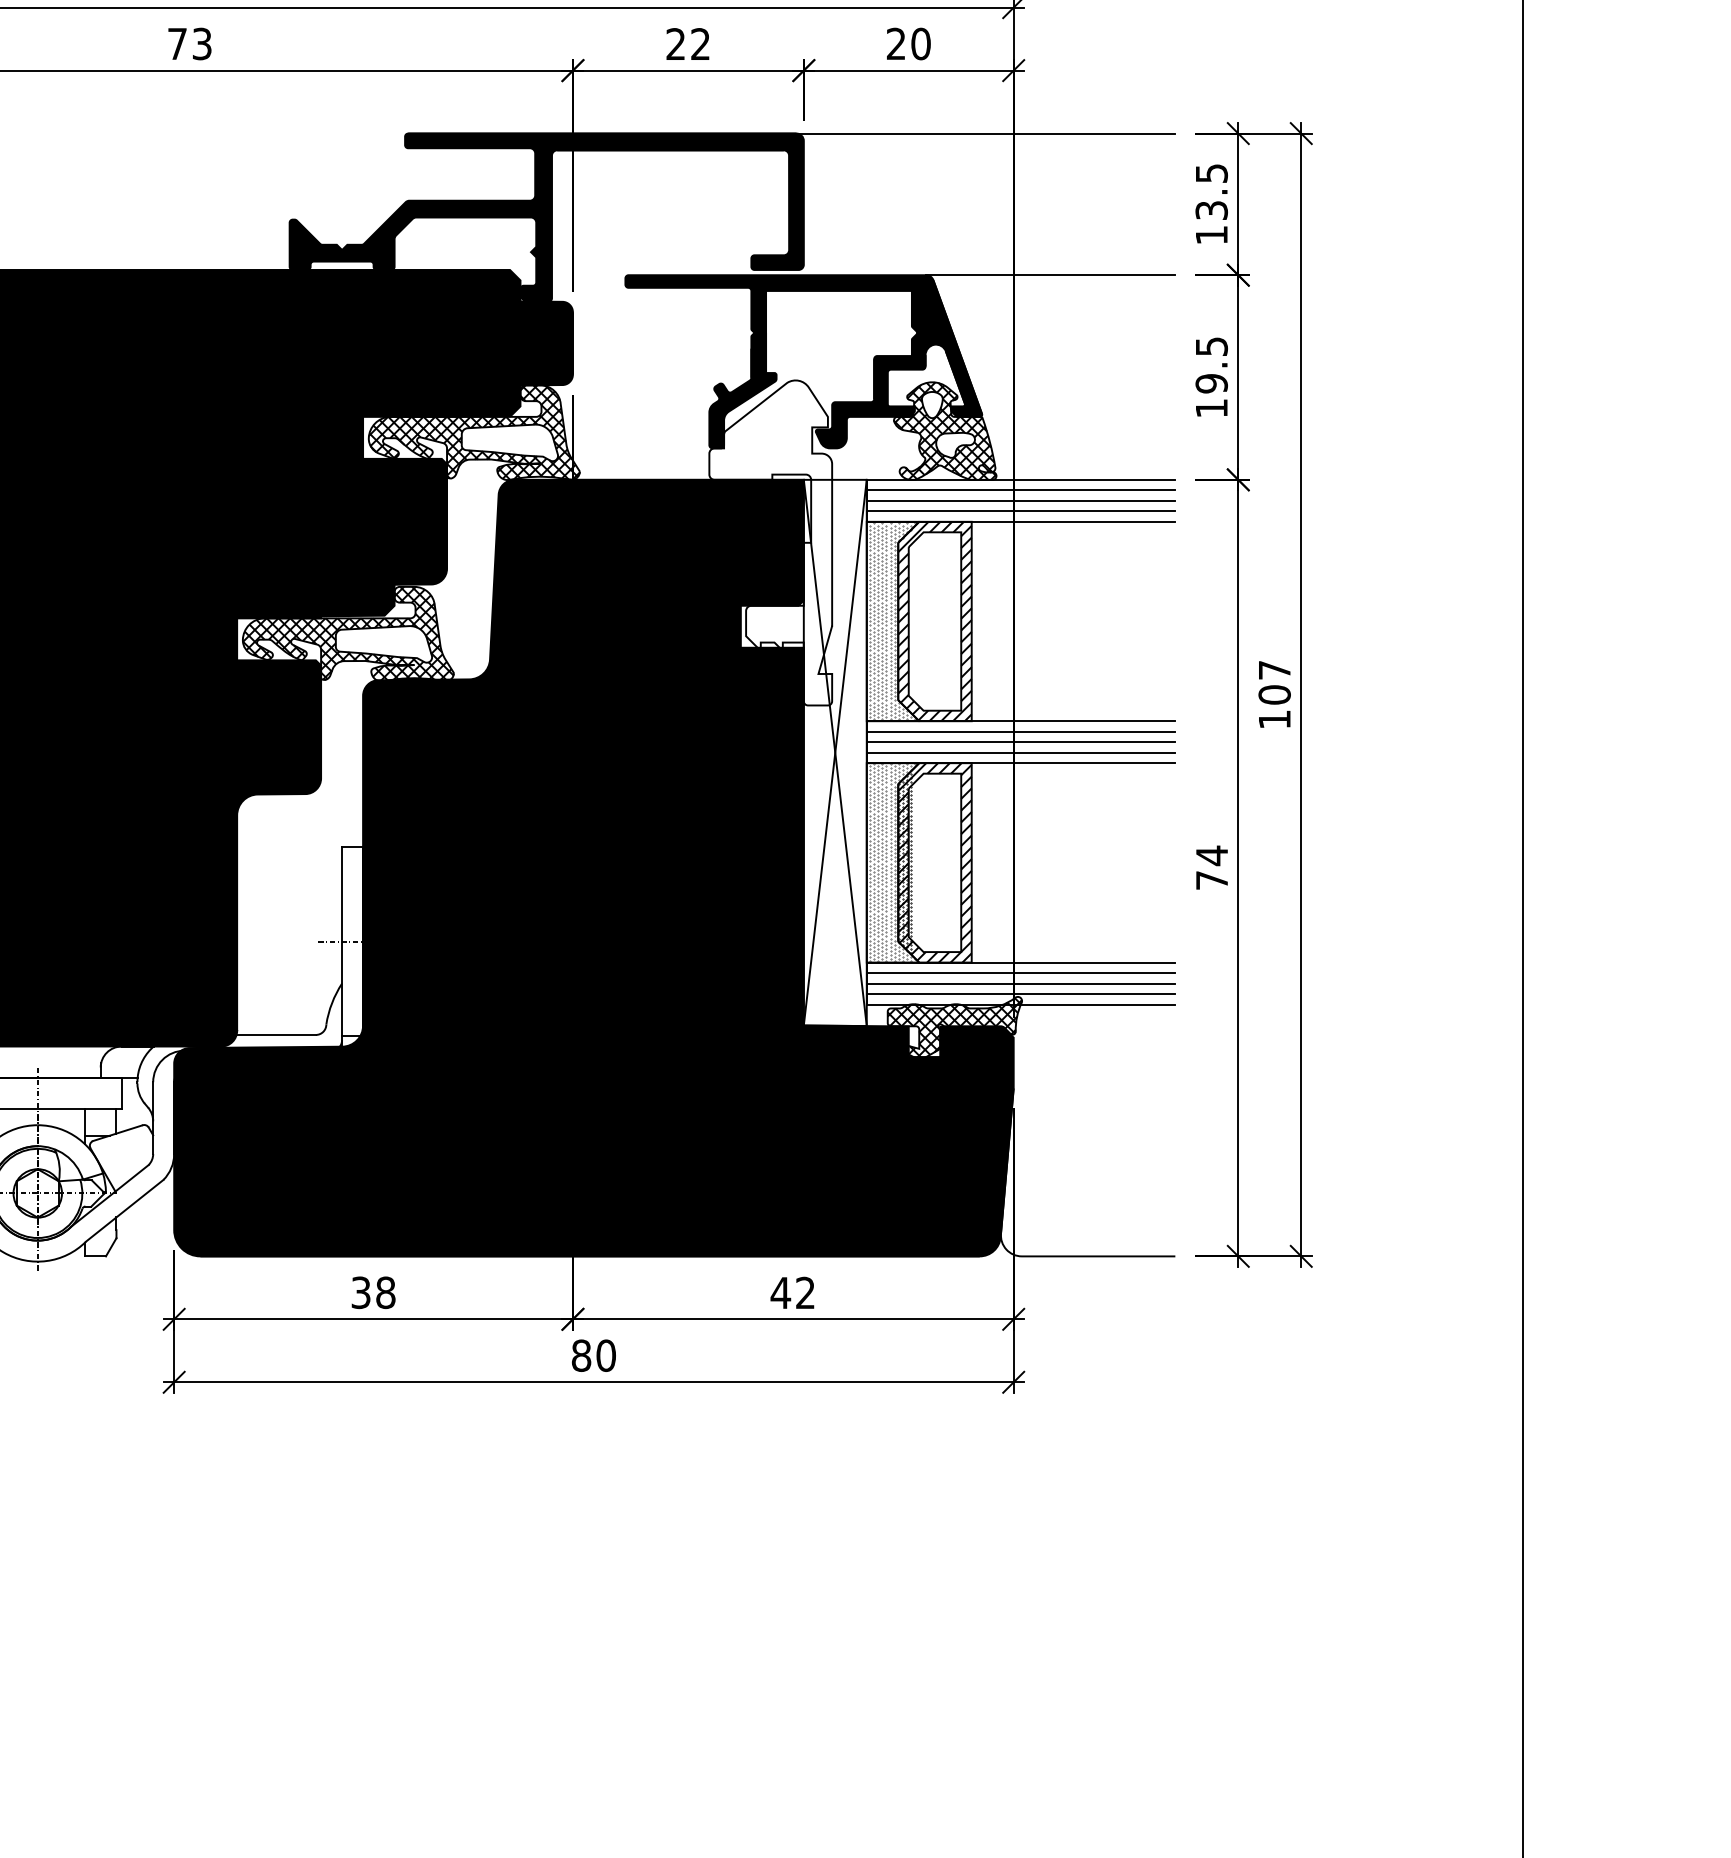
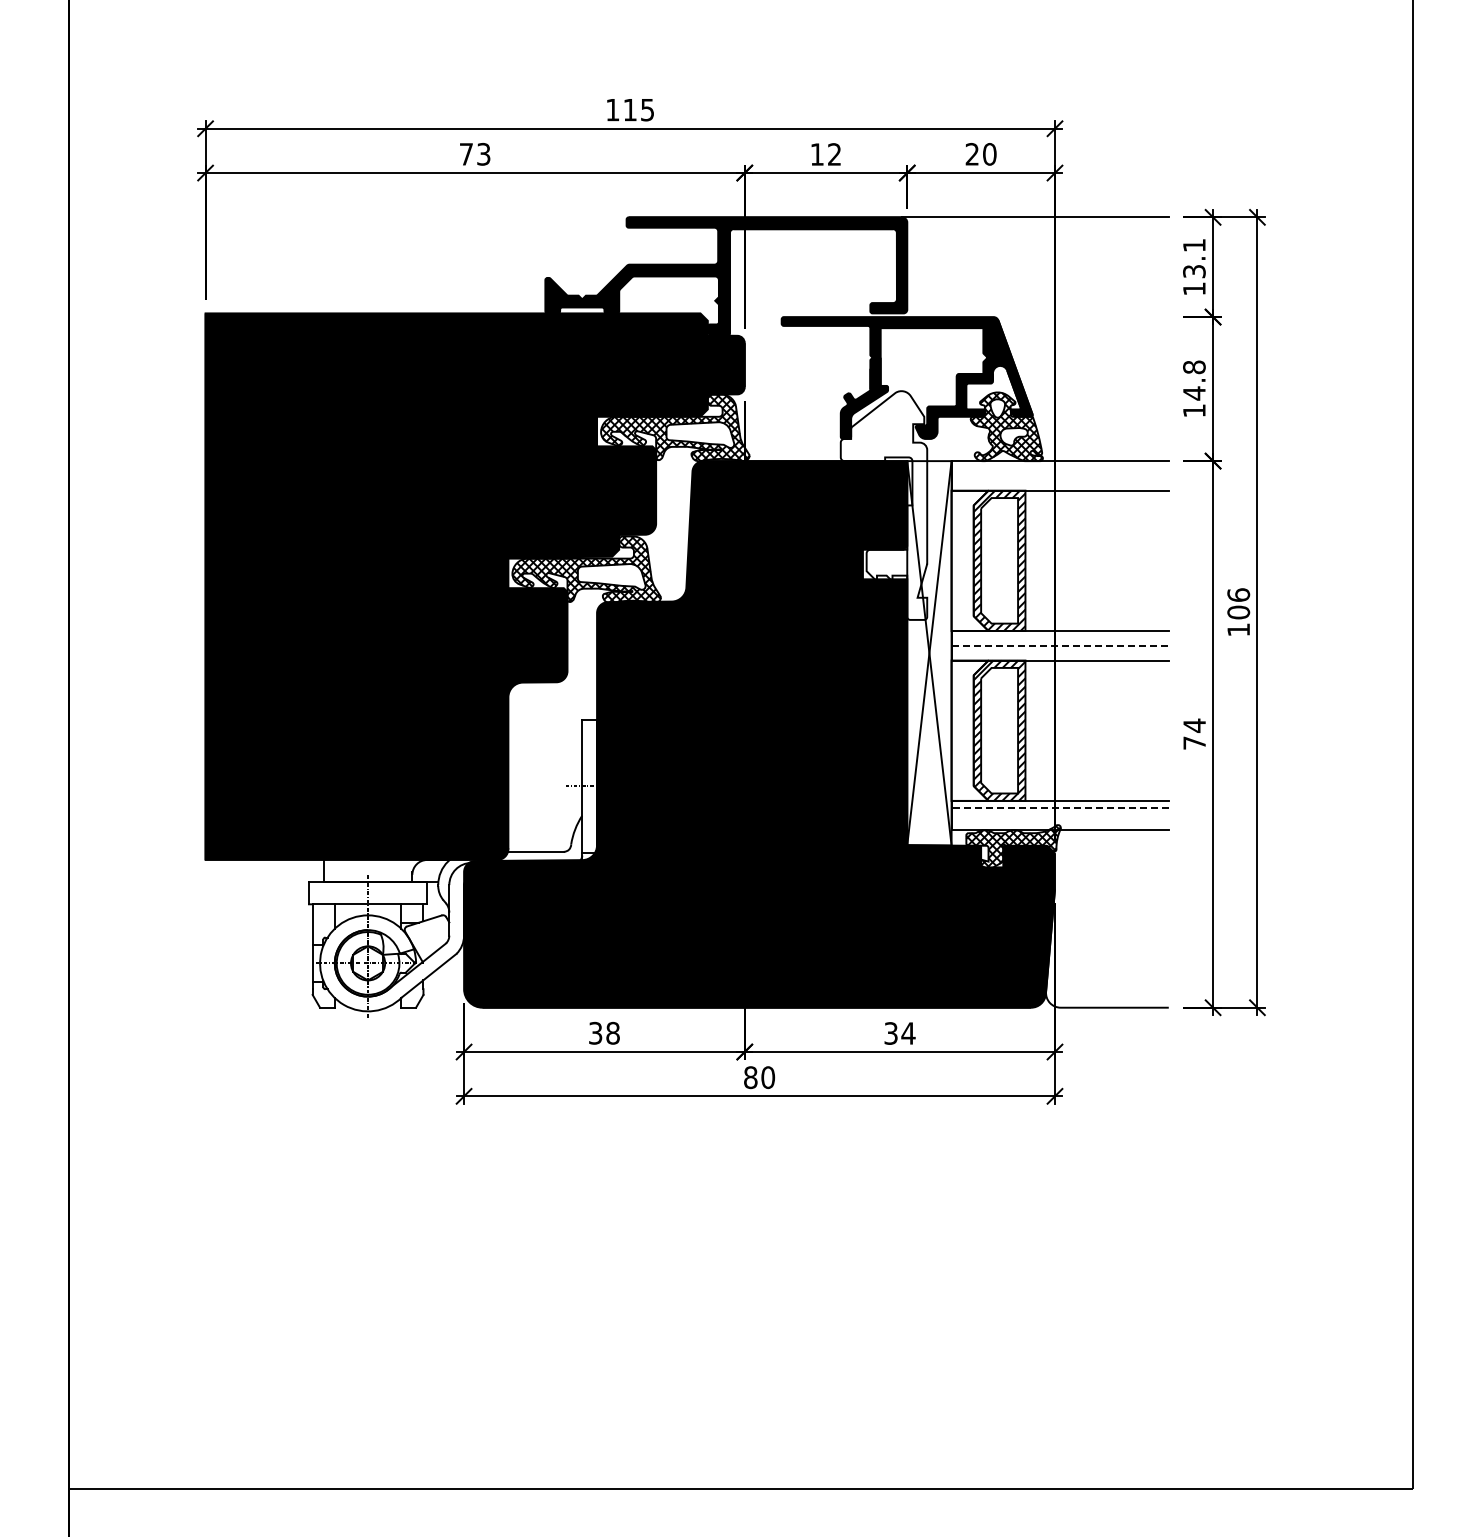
text: (674, 44) -> (816, 154), 22 -> 12
text: (1211, 173) -> (1194, 245), 13.5 -> 13.1
line: (1049, 275) -> (1080, 317), removed
text: (1211, 365) -> (1194, 380), 19.5 -> 14.8
line: (1020, 490) -> (1059, 468), removed
line: (1020, 500) -> (1059, 475), removed
line: (1020, 511) -> (1059, 483), removed
hatch: (892, 621) -> (969, 560), removed
text: (1274, 669) -> (1238, 594), 107 -> 106
line: (1020, 731) -> (1059, 638), removed
line: (1021, 741) -> (1060, 645), solid -> dashed
line: (1020, 753) -> (1059, 653), removed
hatch: (892, 862) -> (969, 730), removed
line: (1021, 973) -> (1060, 808), solid -> dashed
line: (1020, 983) -> (1059, 815), removed
line: (1020, 994) -> (1059, 823), removed
text: (792, 1293) -> (899, 1033), 42 -> 34

